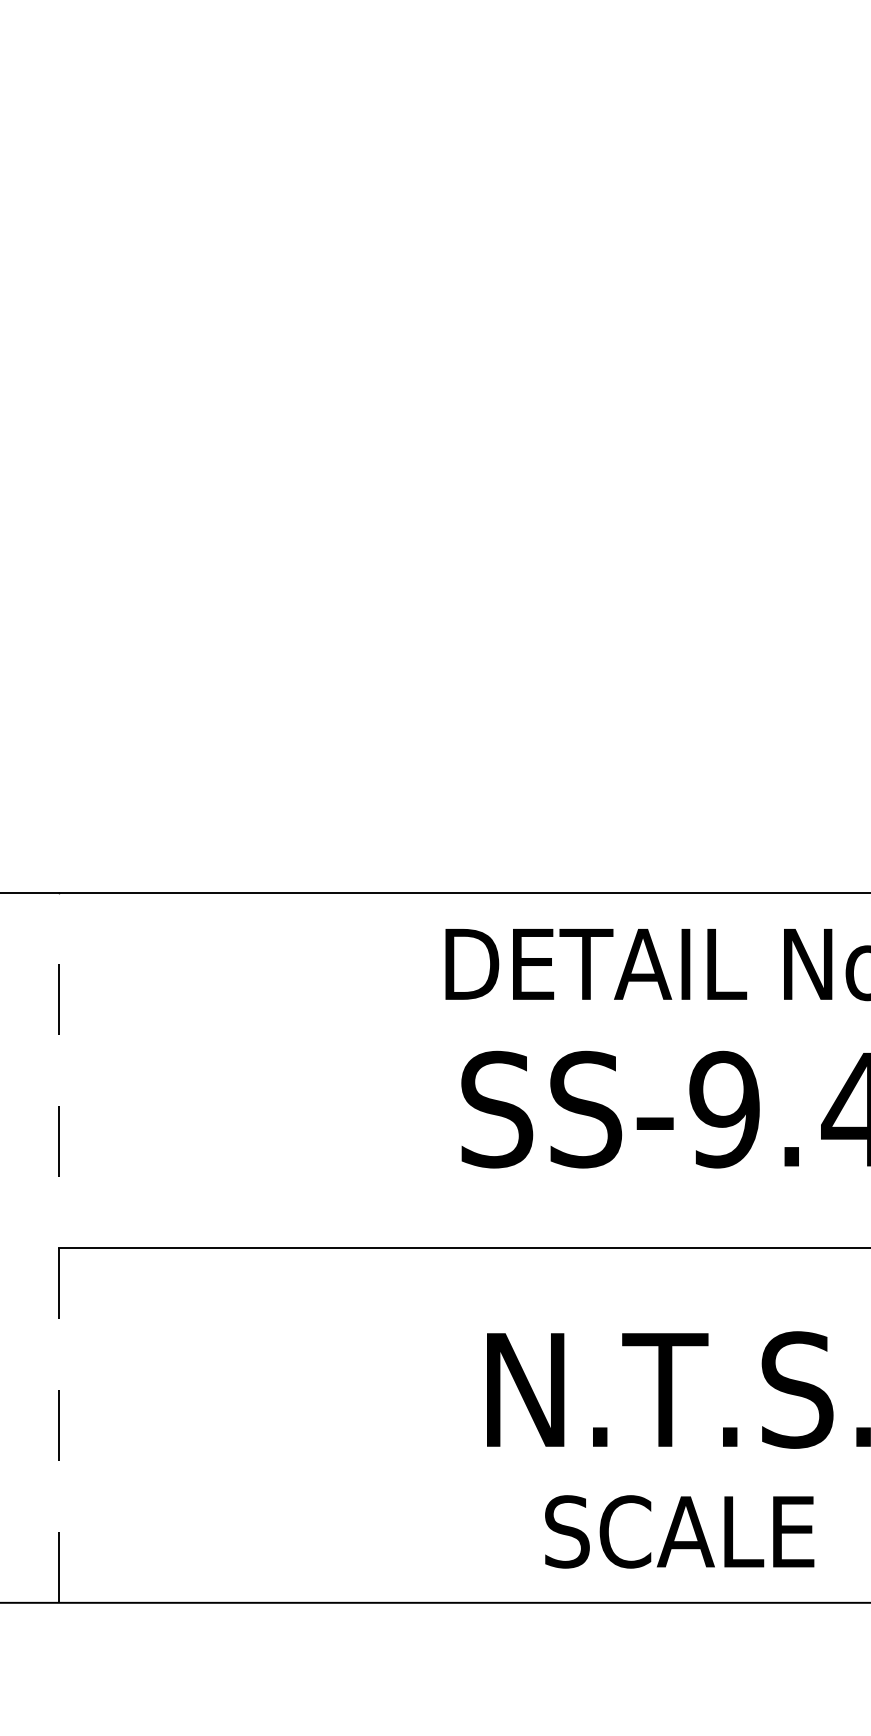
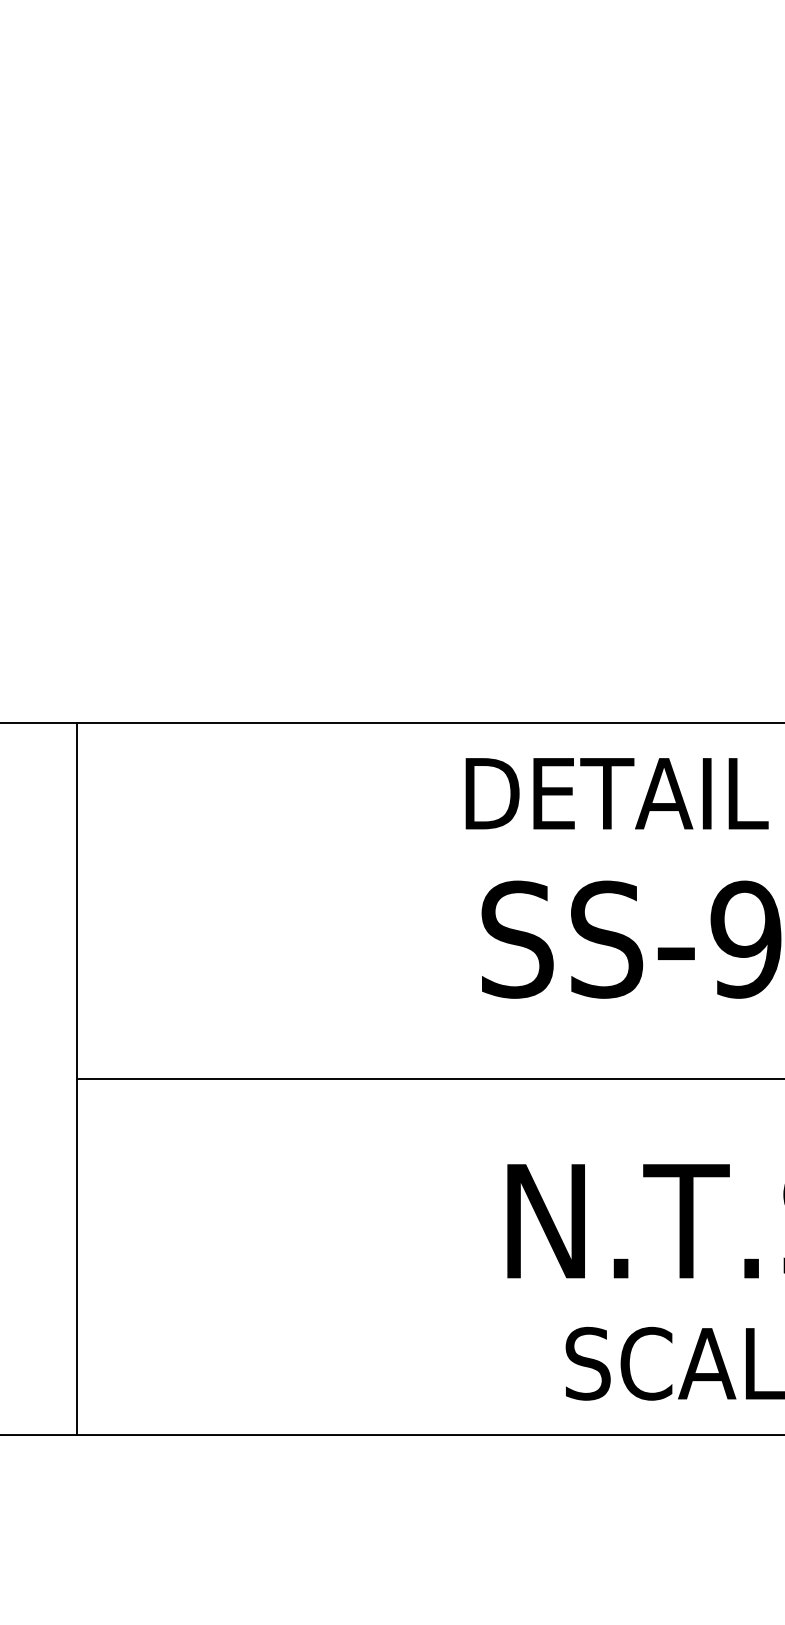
line: (58, 1248) -> (77, 1079), dashed -> solid

